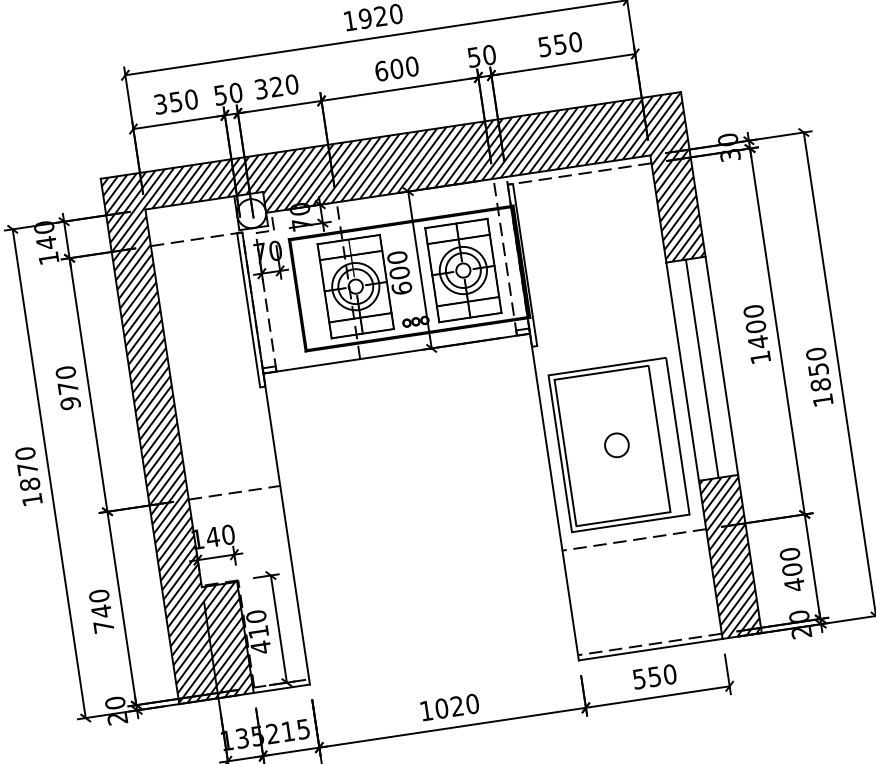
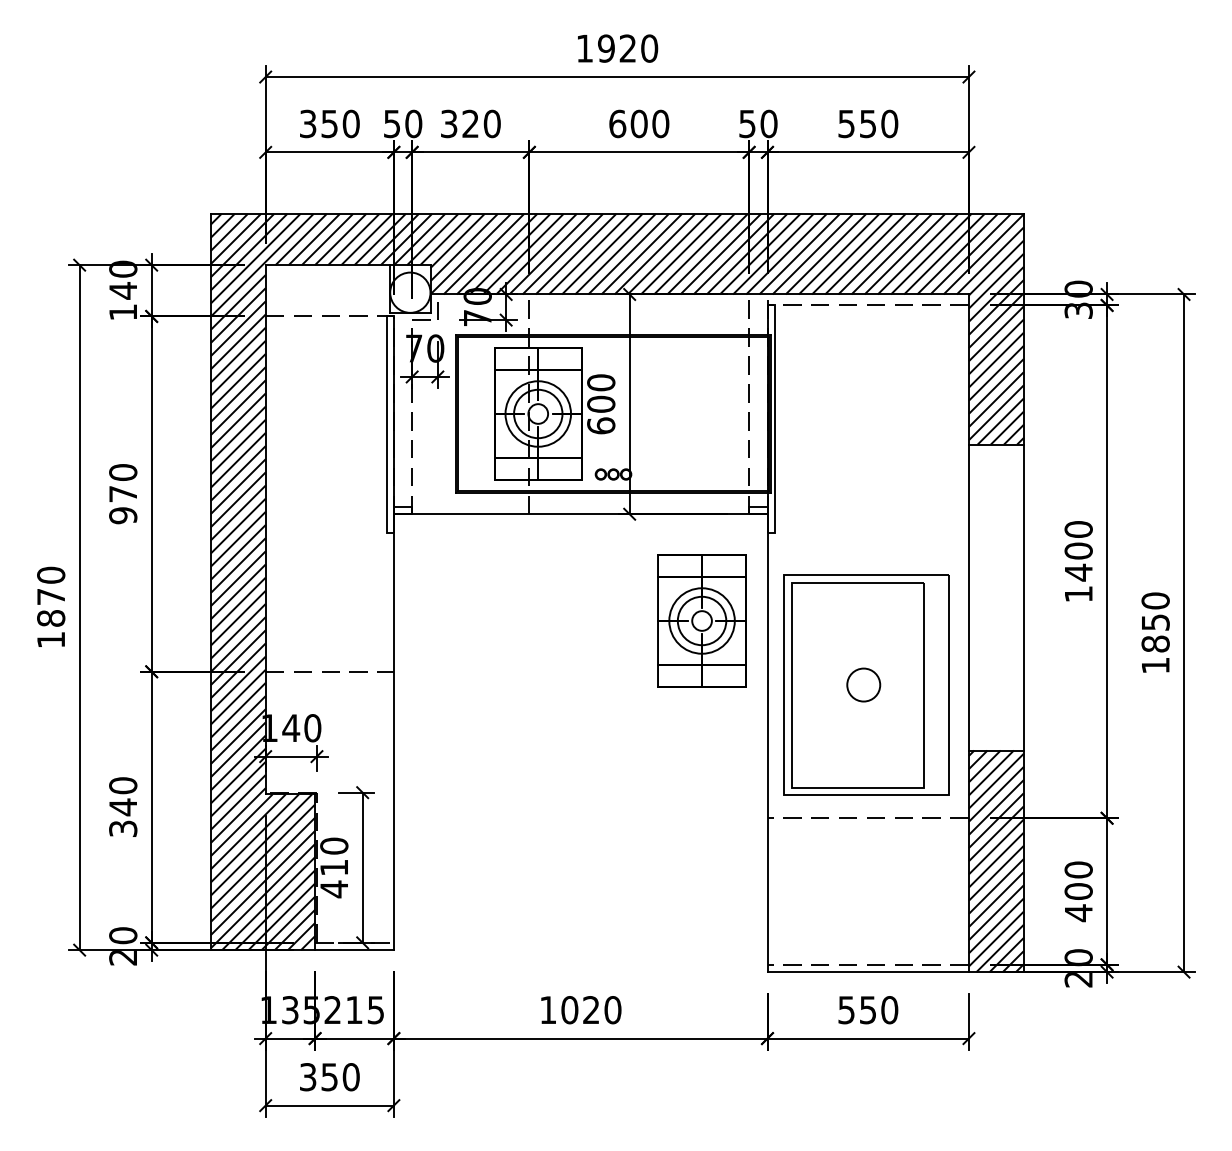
part: (462, 270) -> (701, 620), moved
line: (702, 368) -> (996, 597), removed
text: (104, 626) -> (123, 828), 740 -> 340

